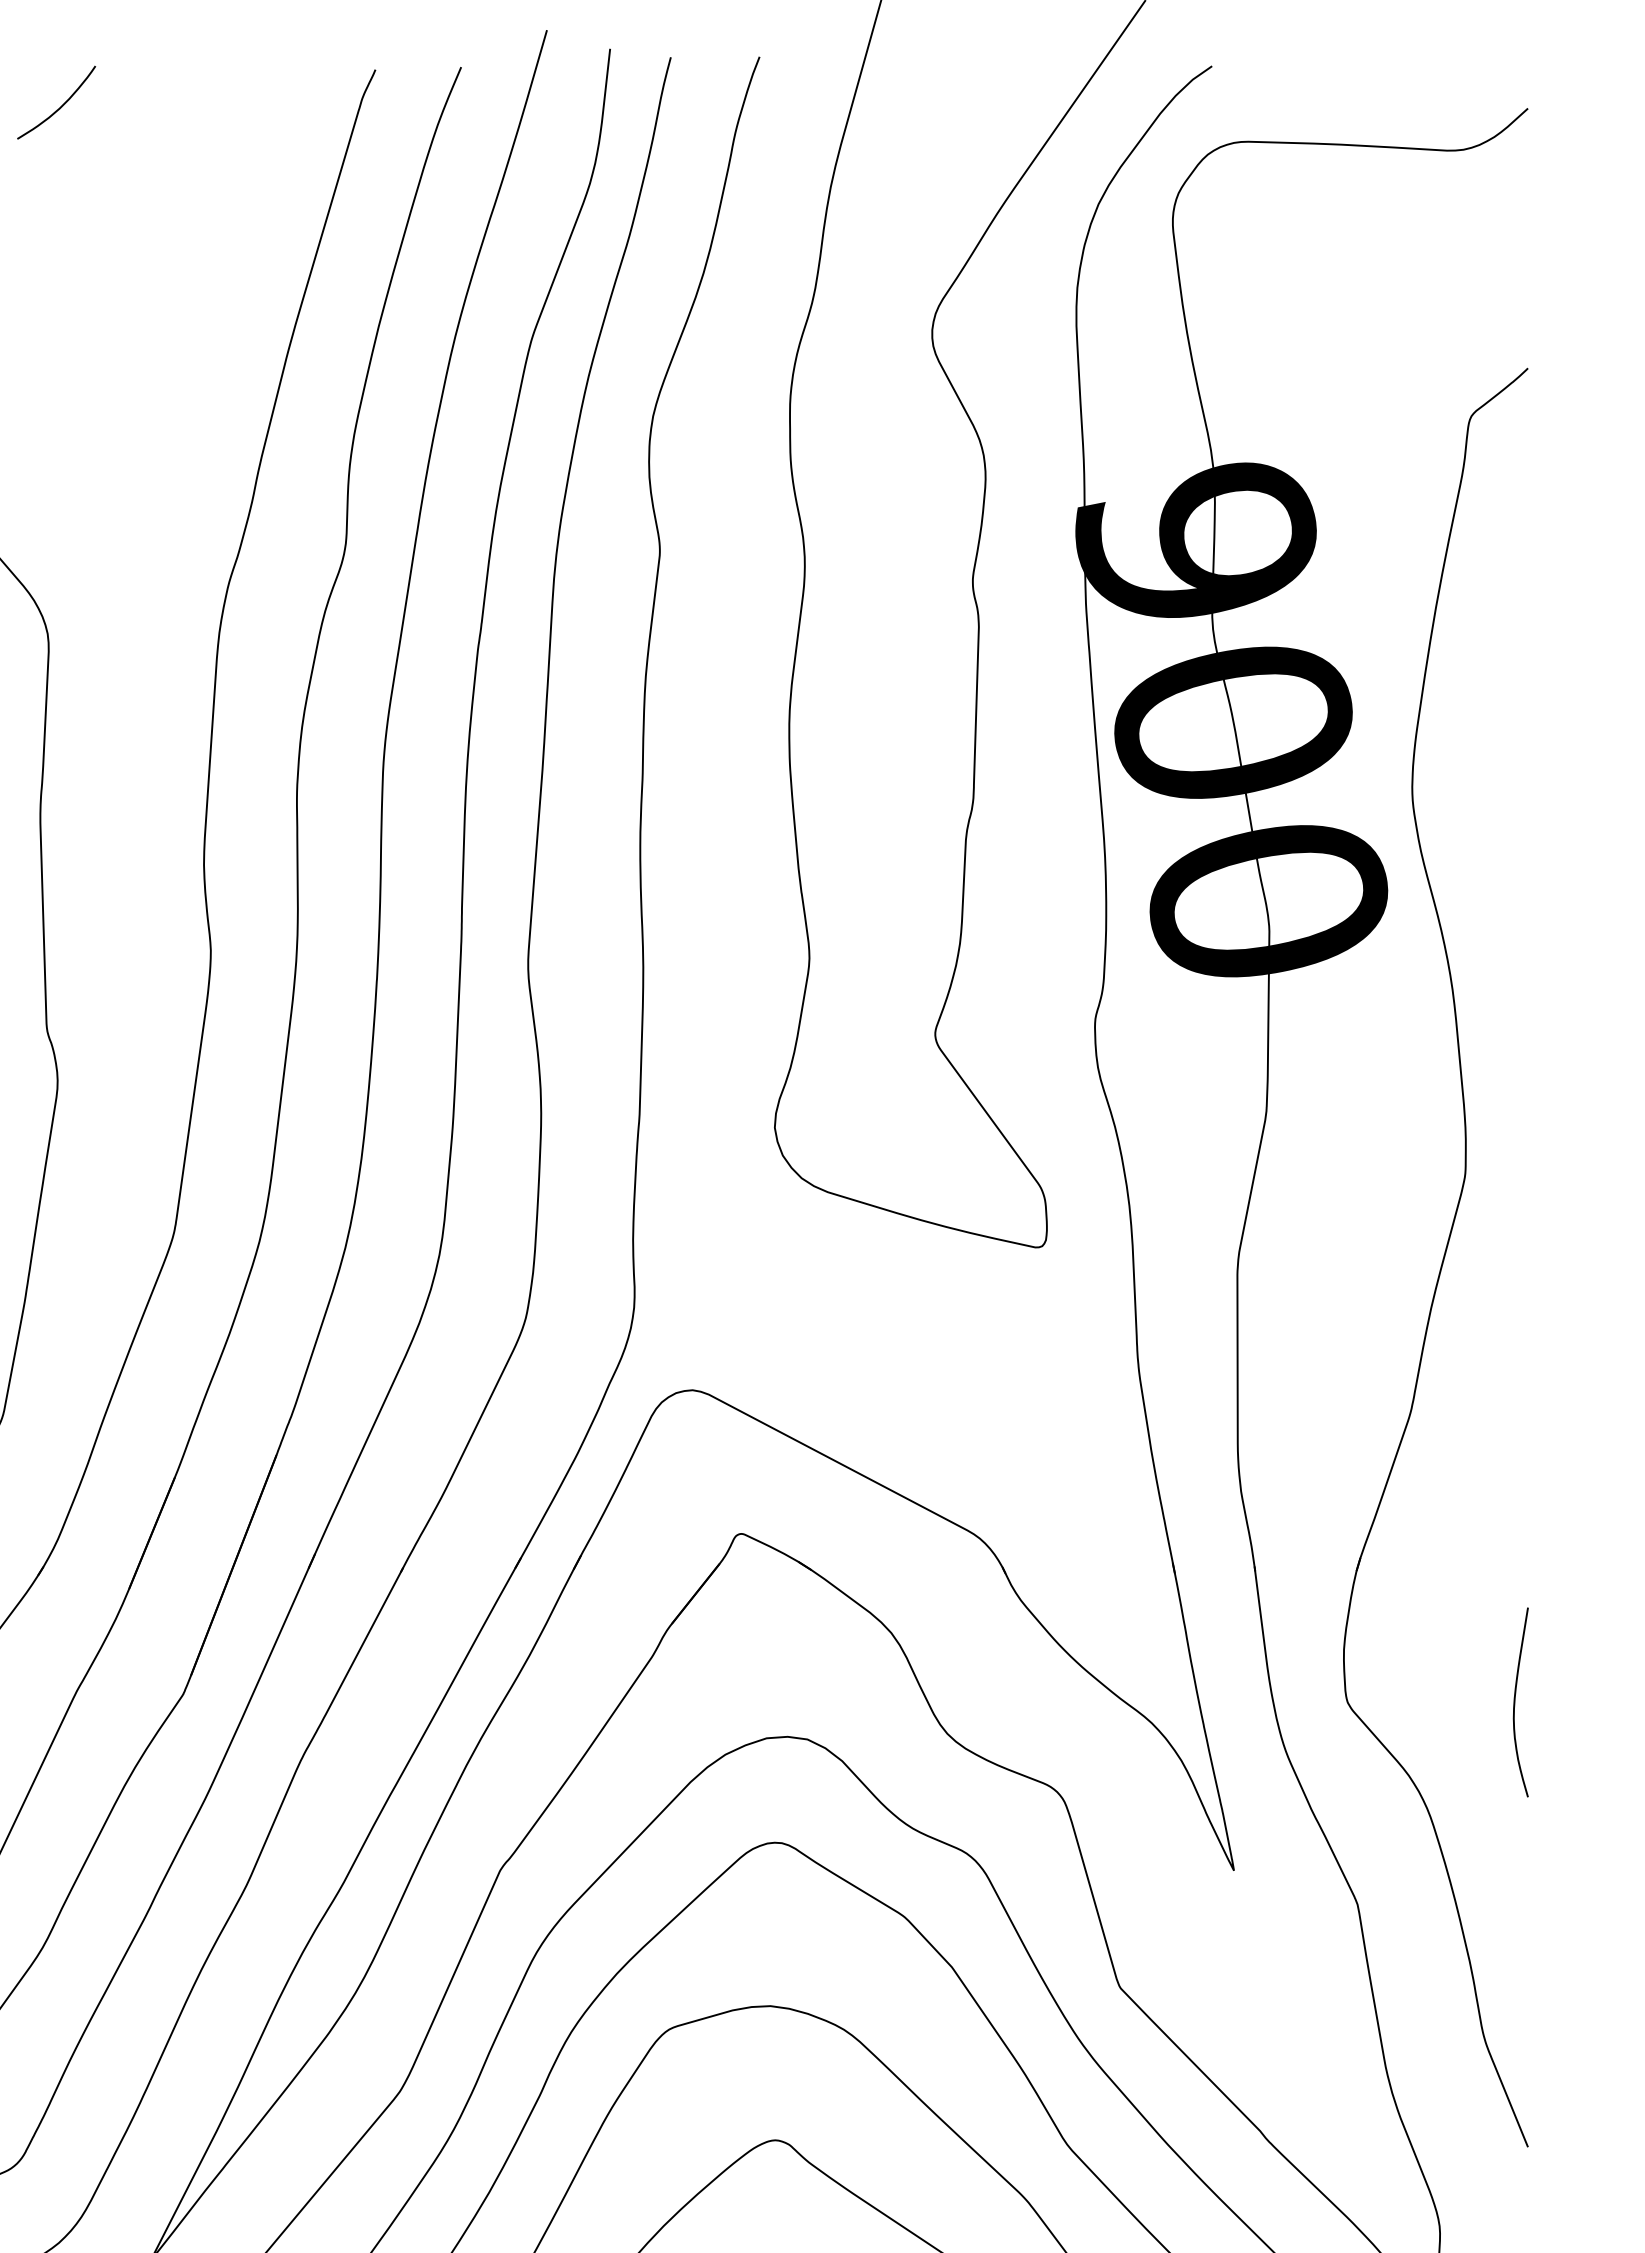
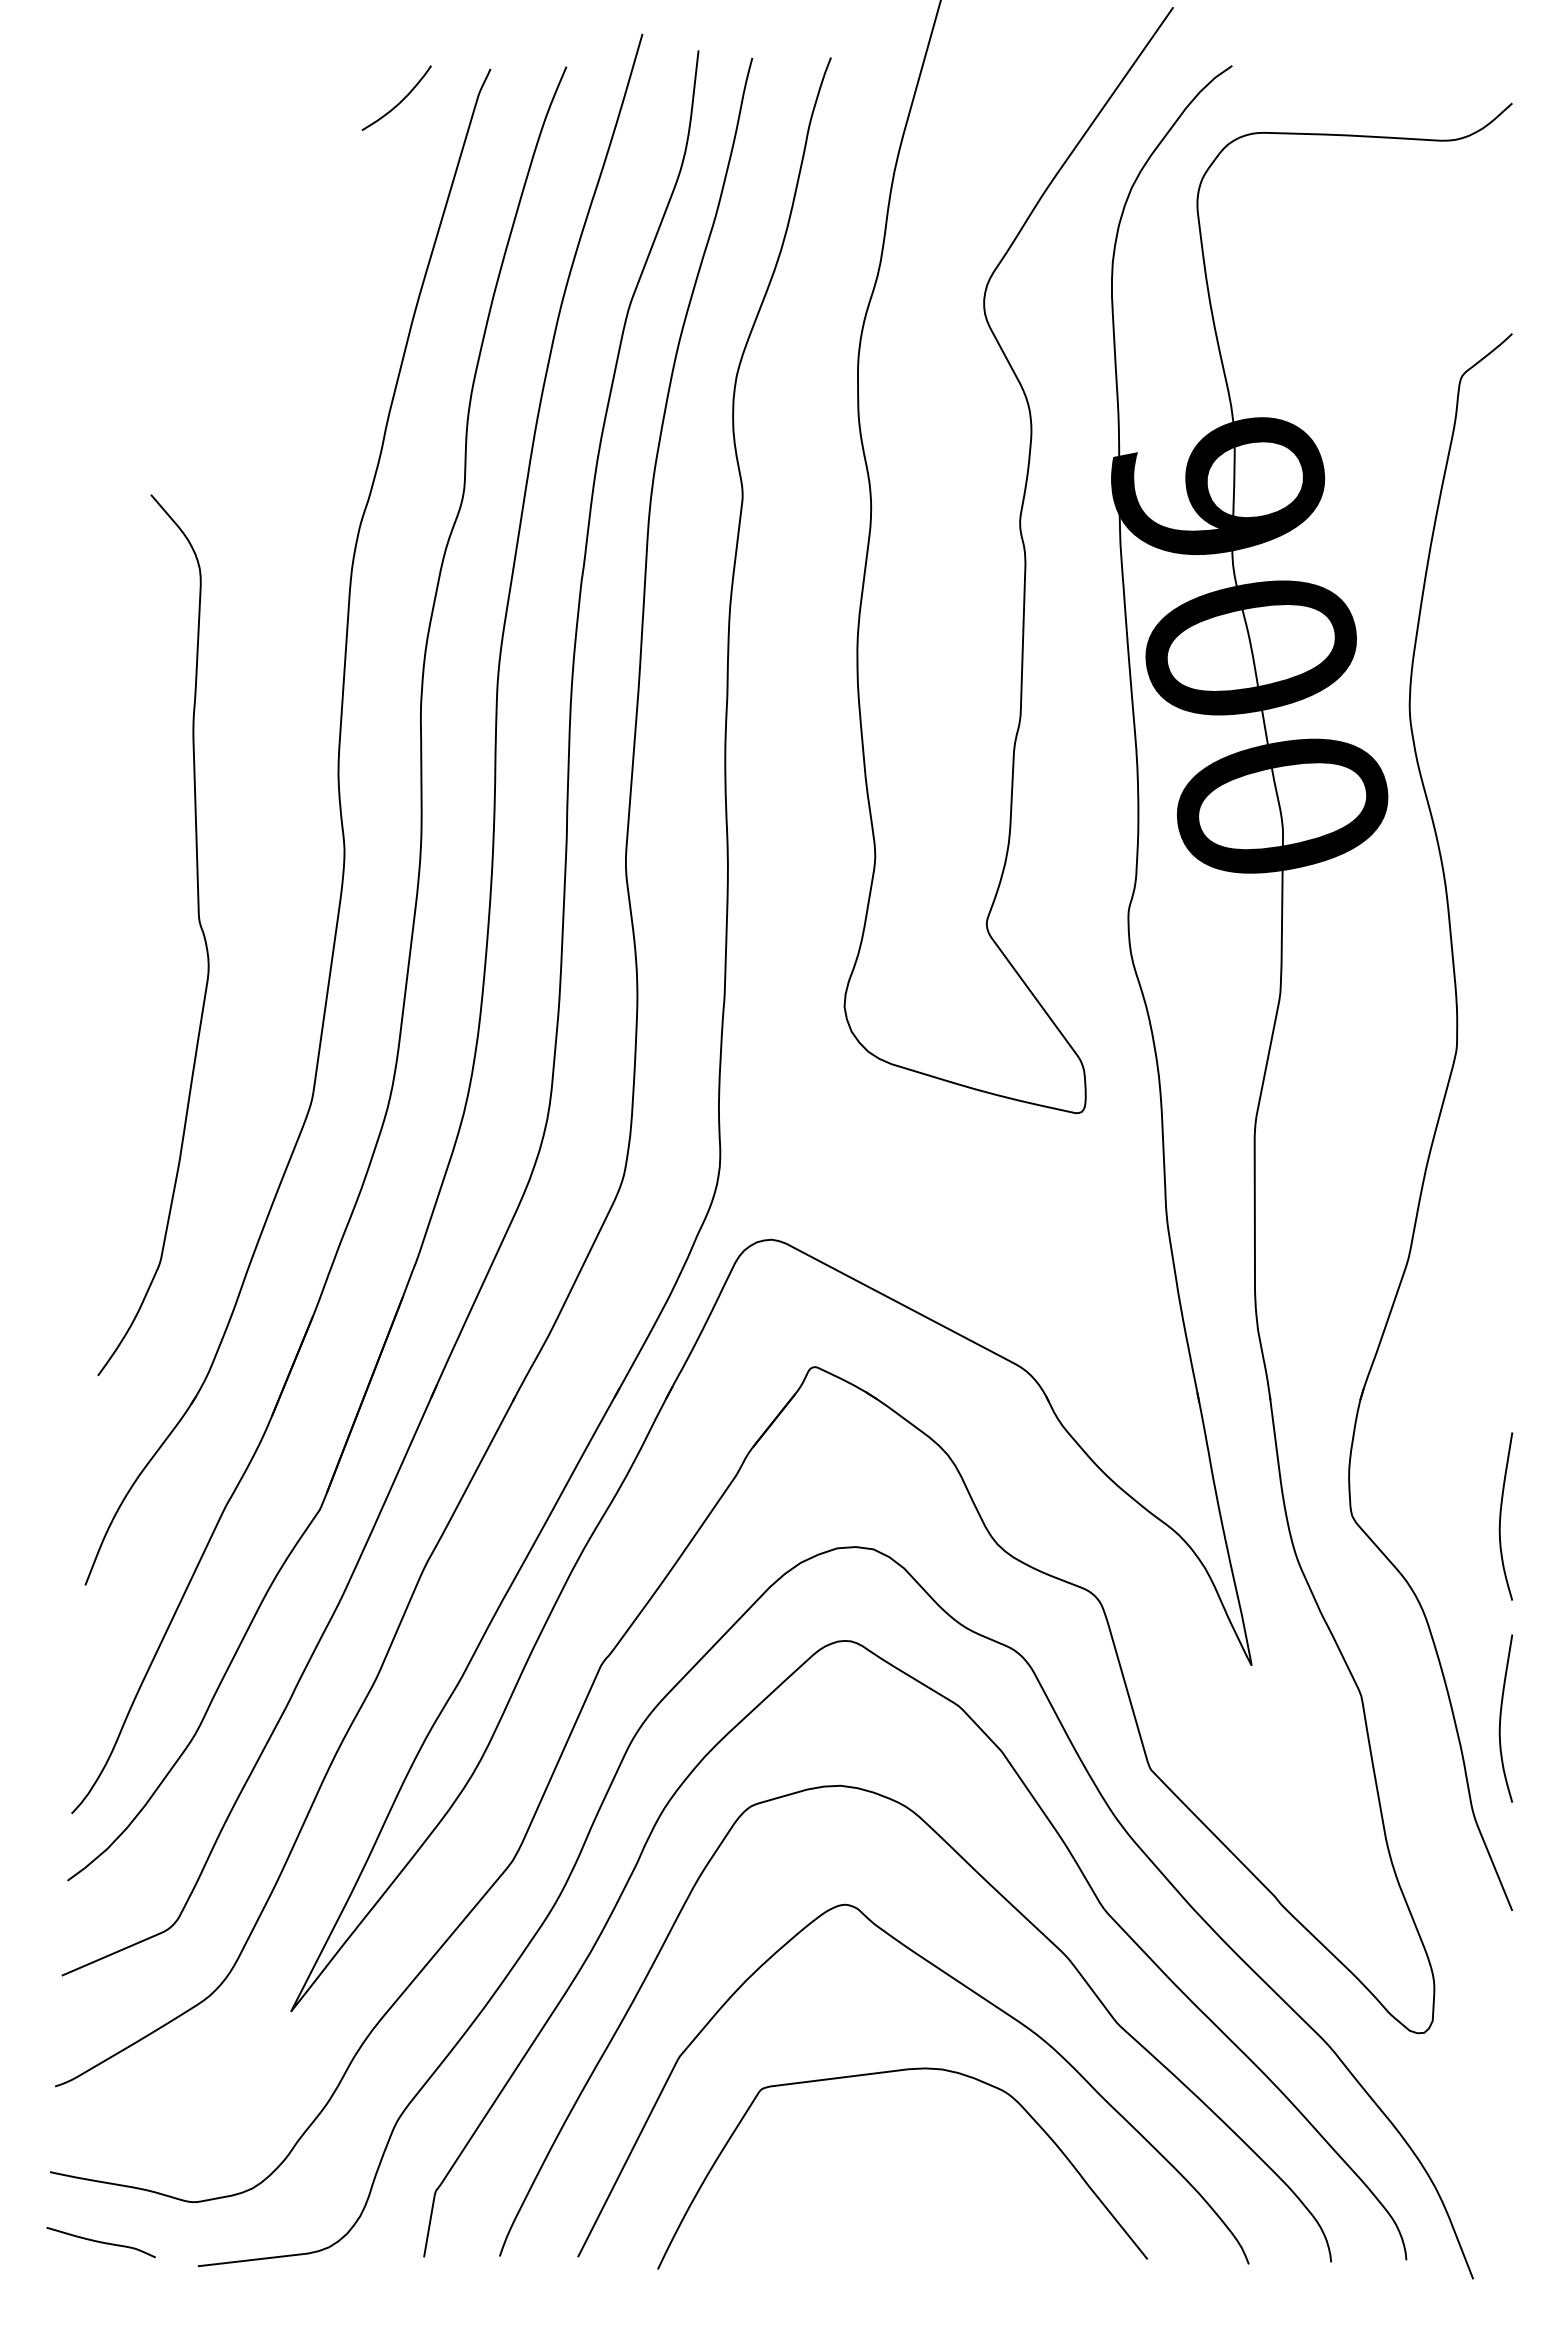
curve: (60, 106) -> (400, 101), moved
curve: (1515, 1930) -> (1501, 1718), added

